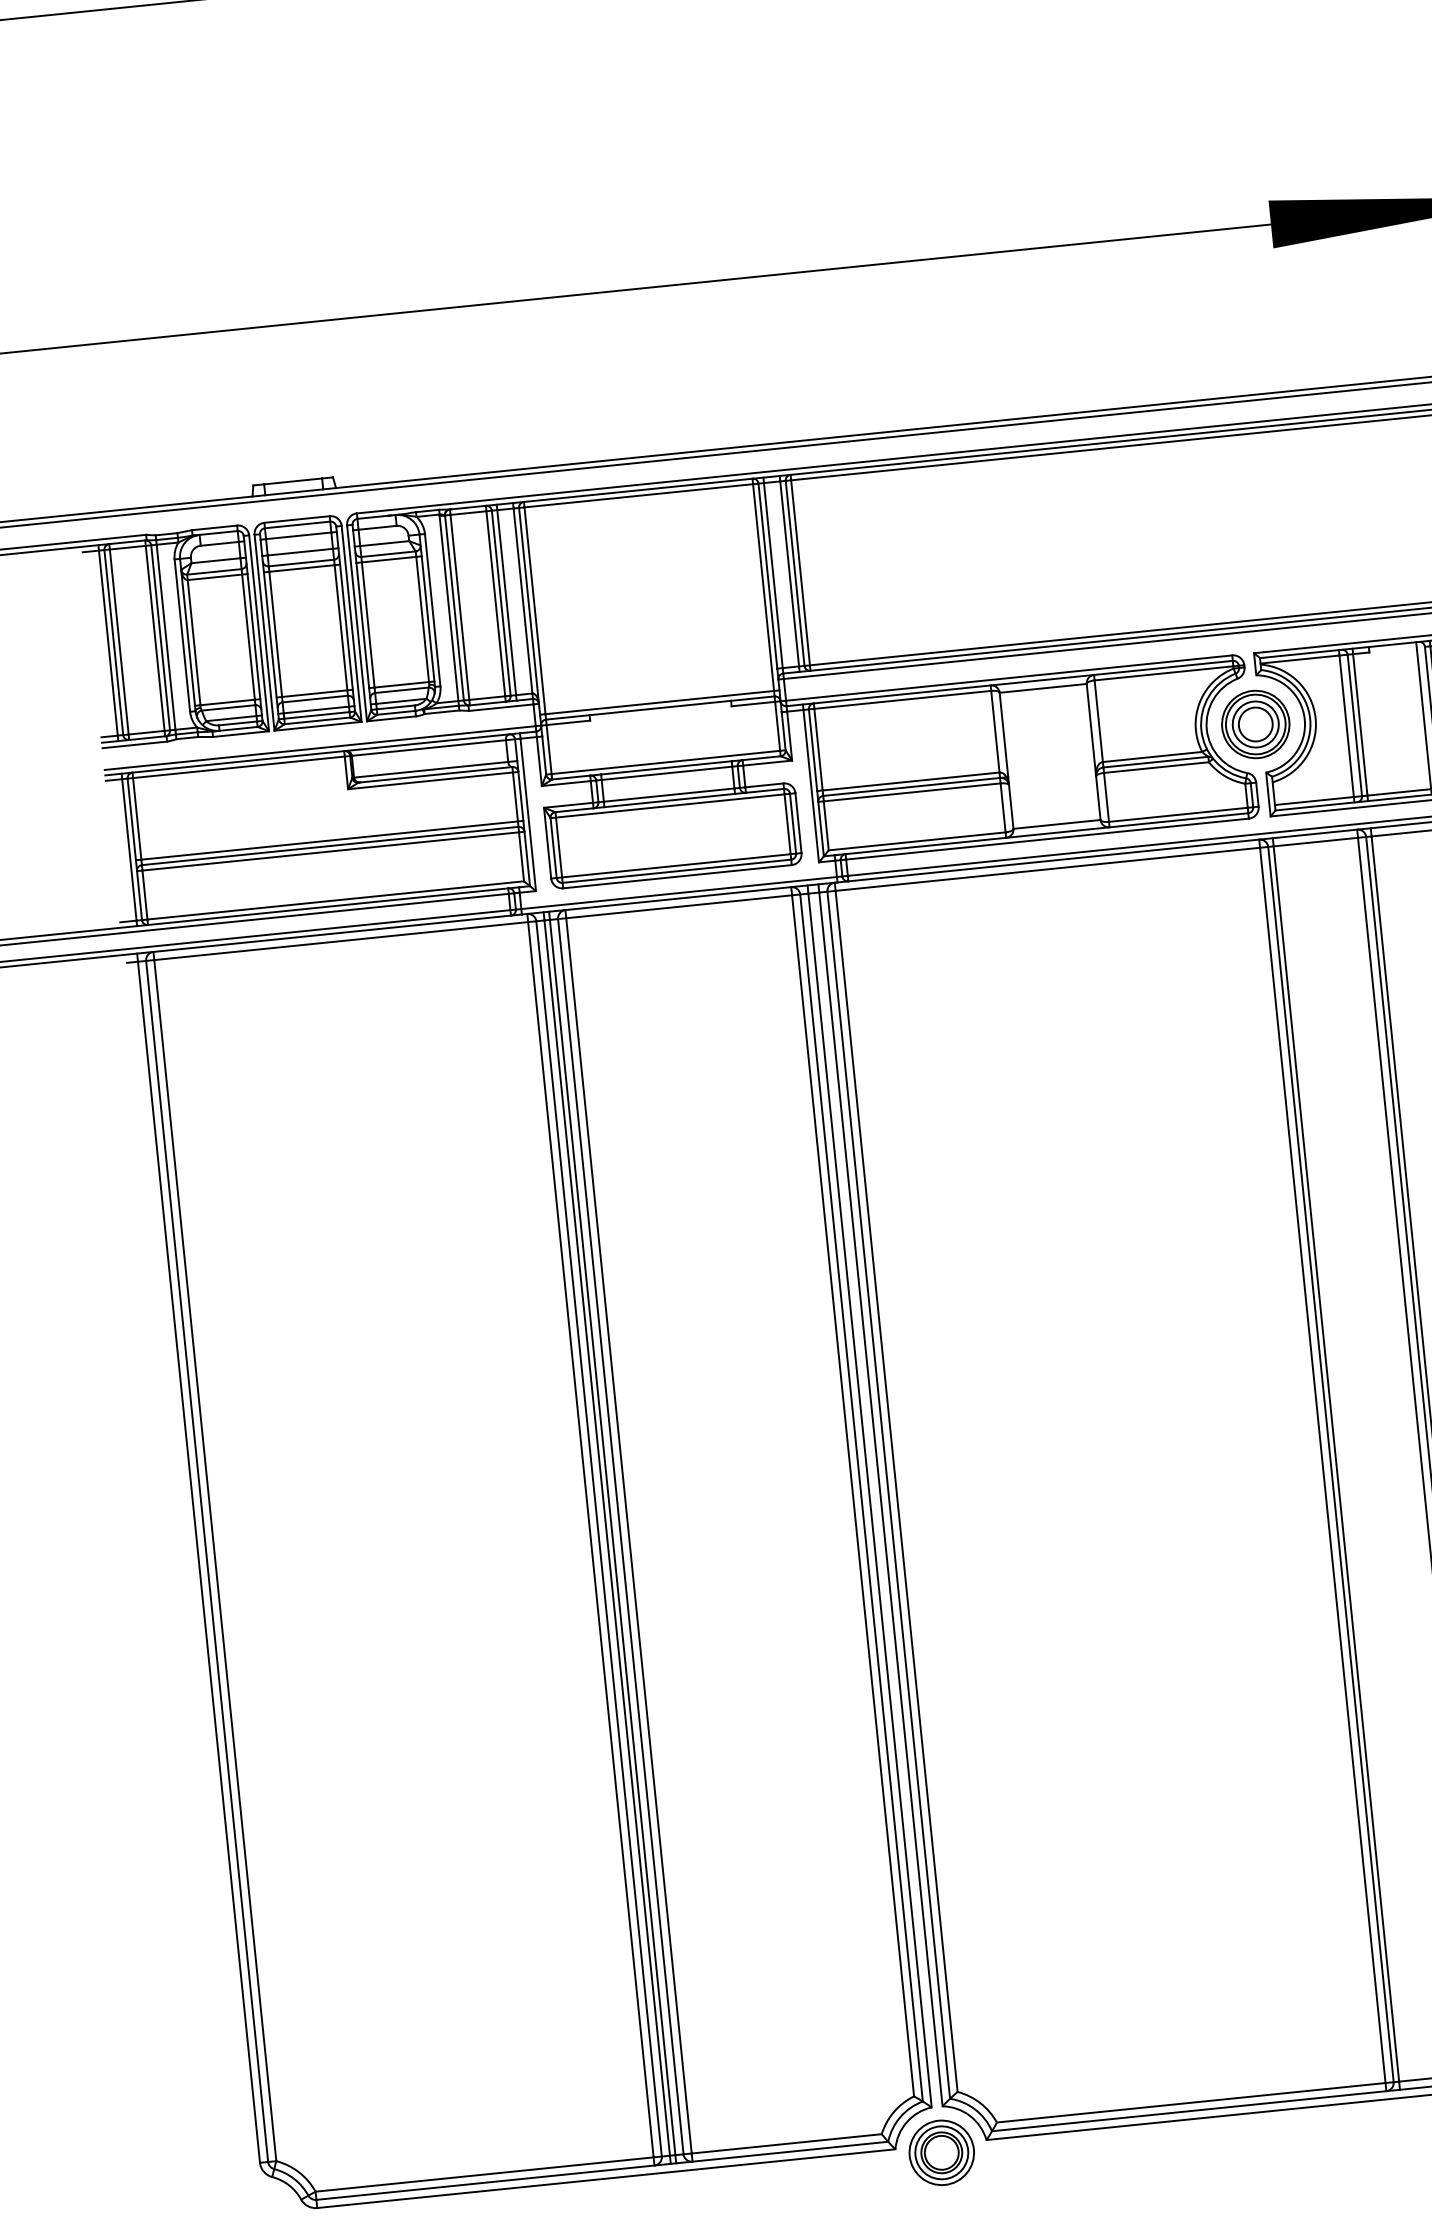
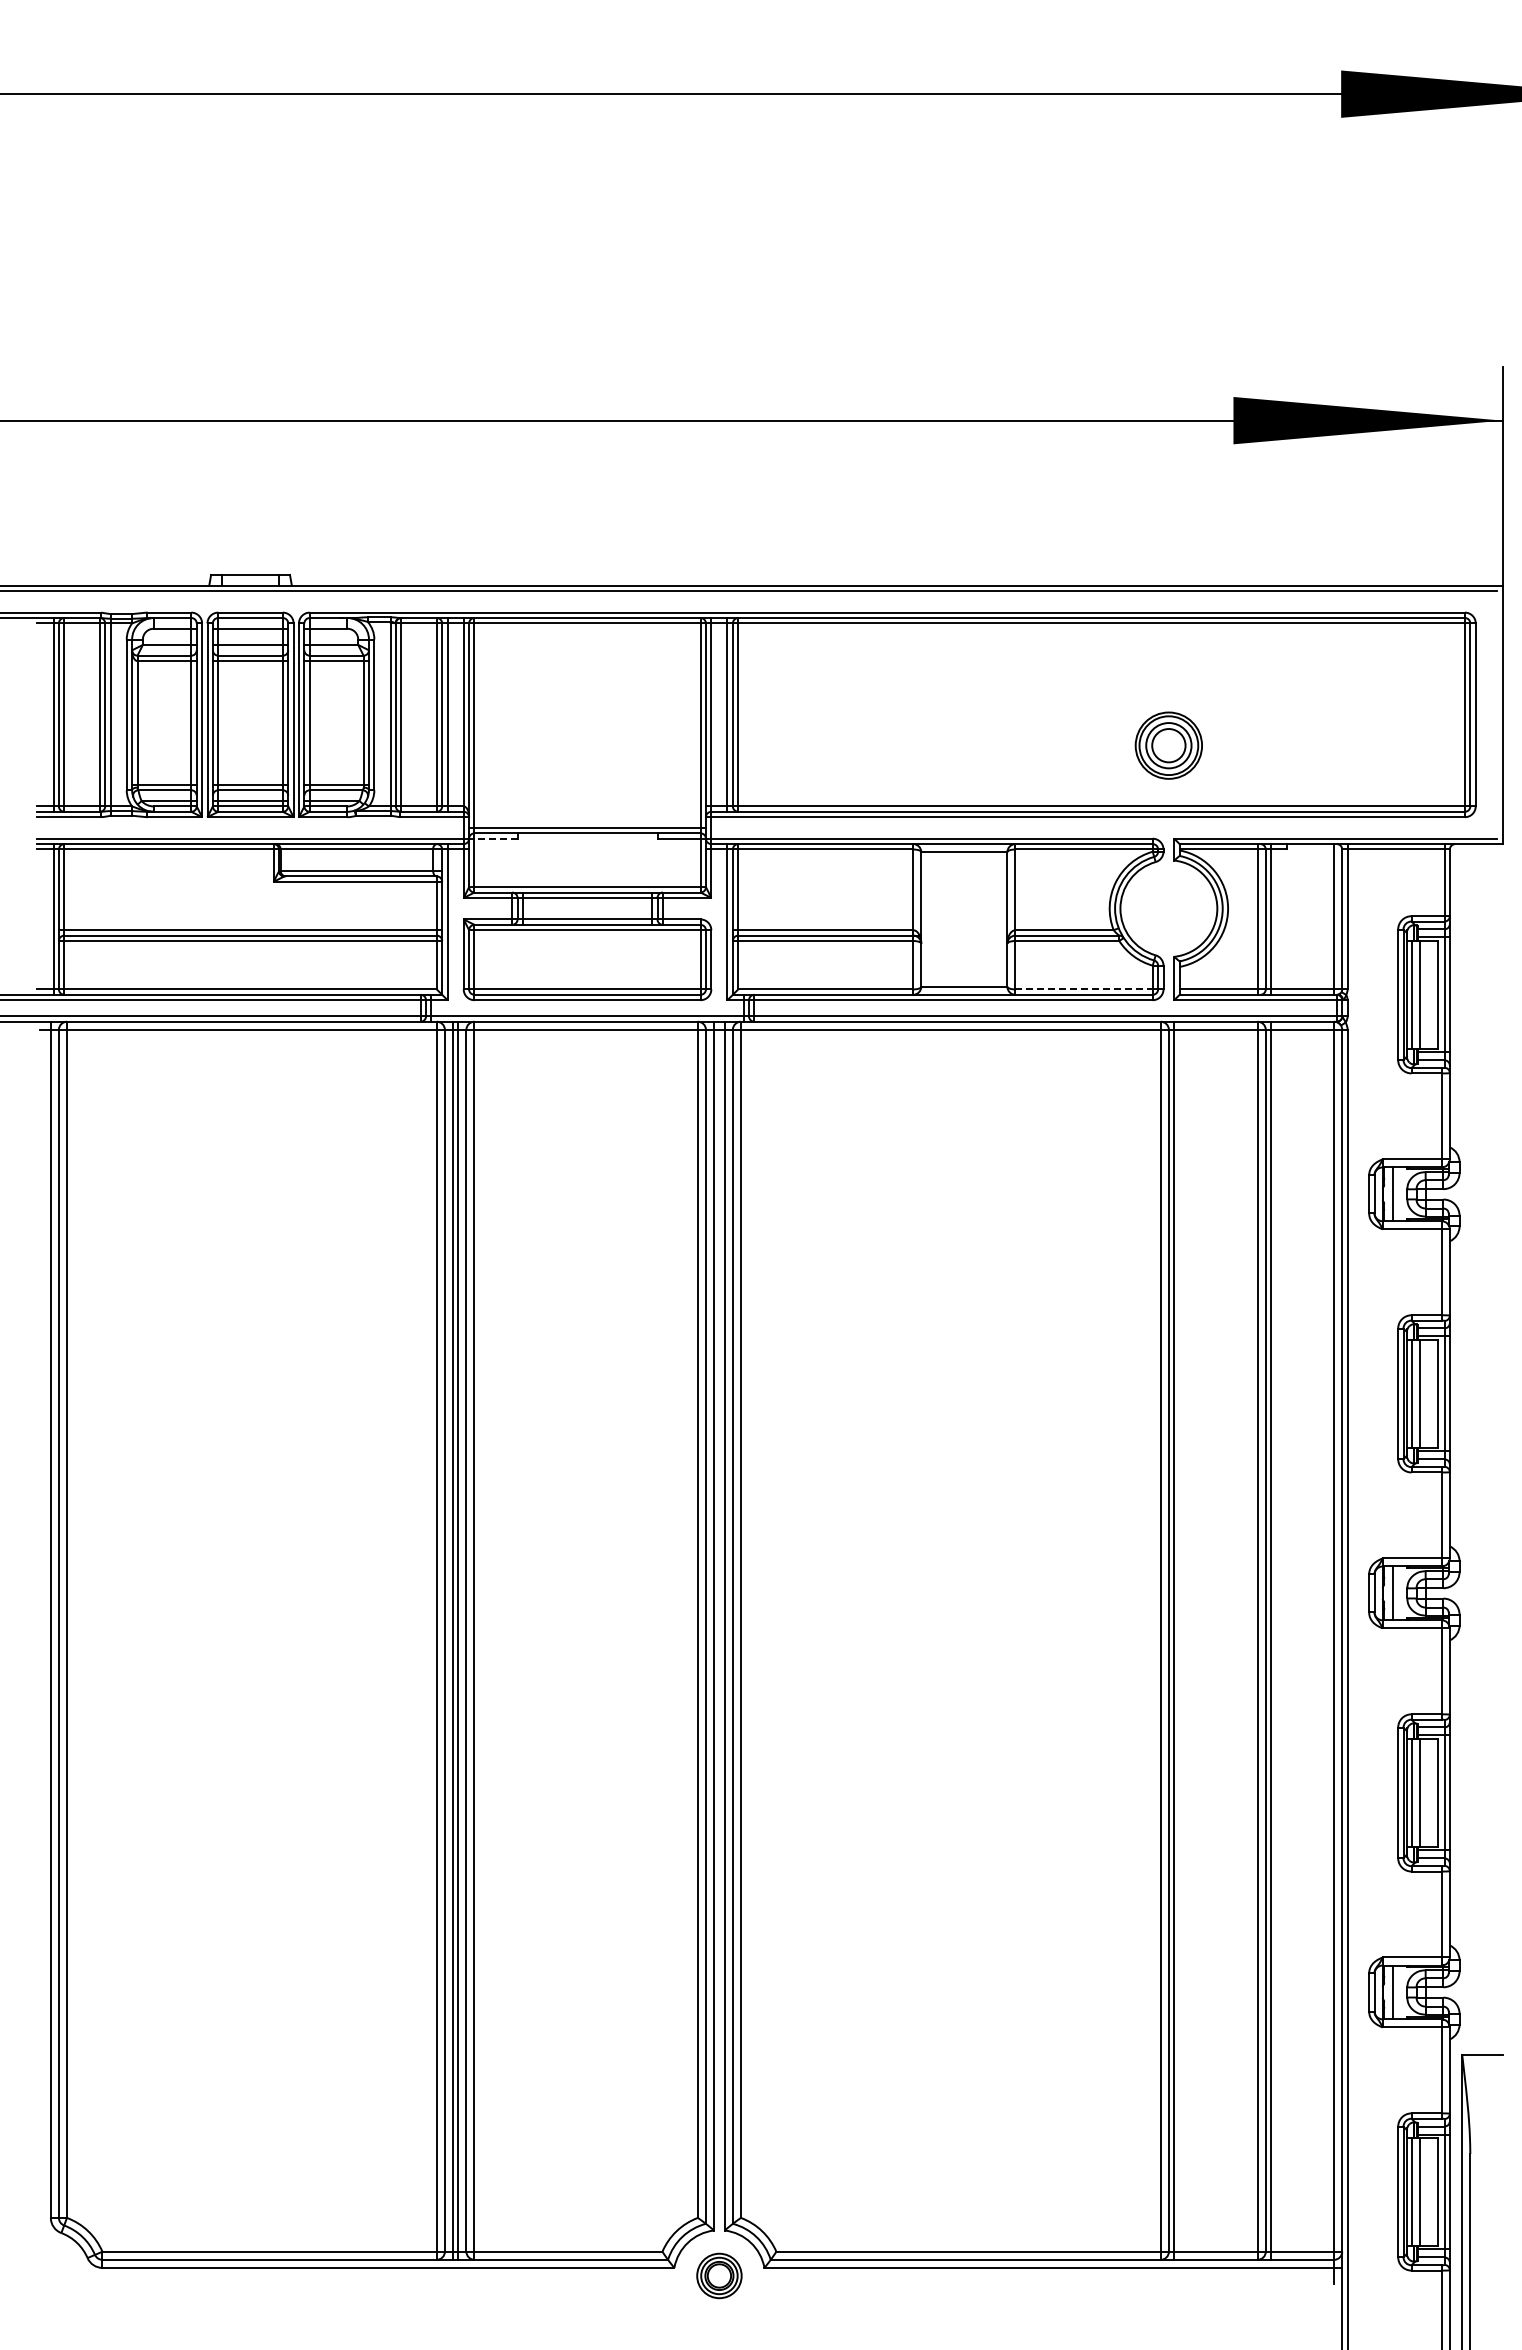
line: (568, 722) -> (496, 838), solid -> dashed
part: (1255, 724) -> (1168, 745), moved
line: (1178, 814) -> (1084, 989), solid -> dashed
part: (941, 2152) -> (719, 2275), size x0.7

